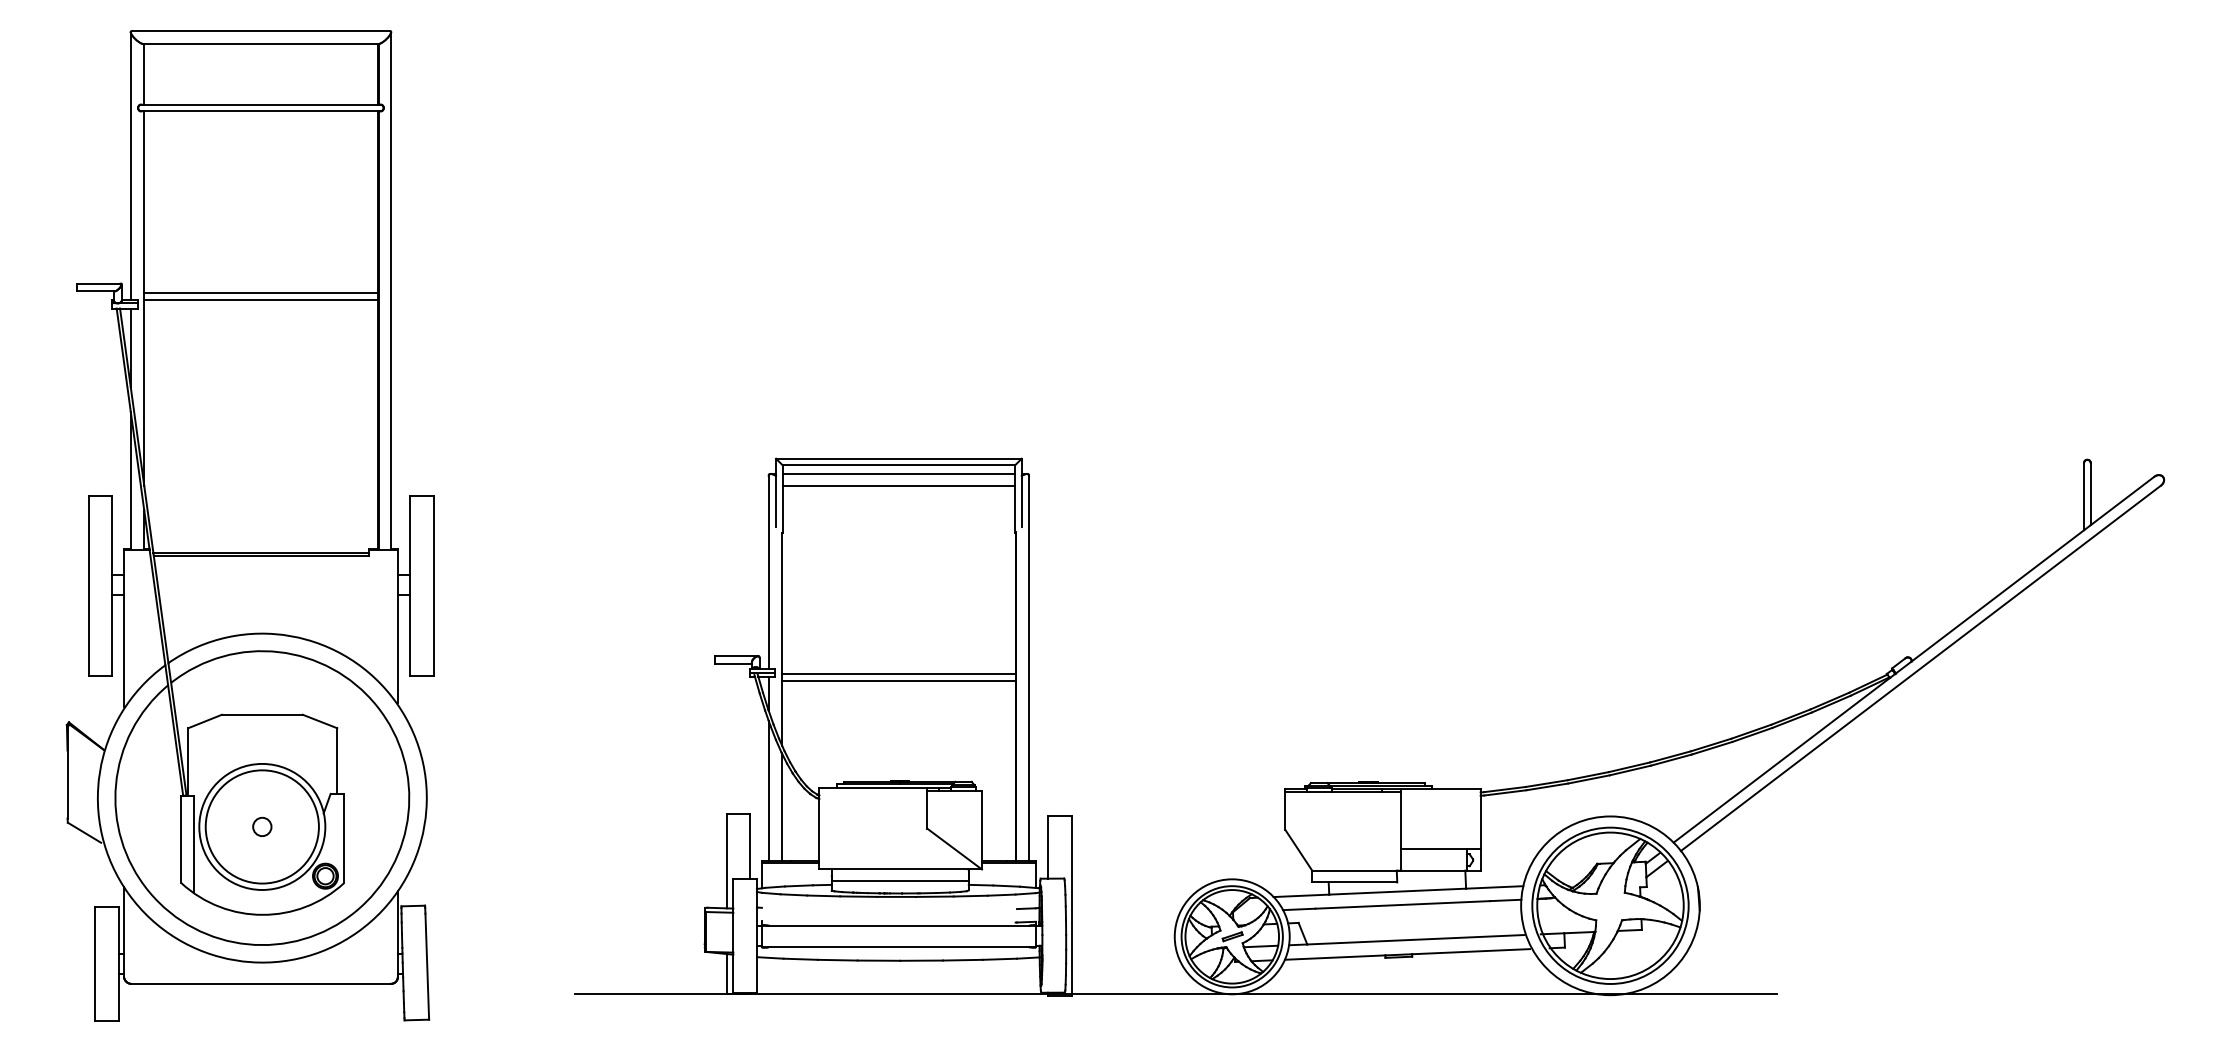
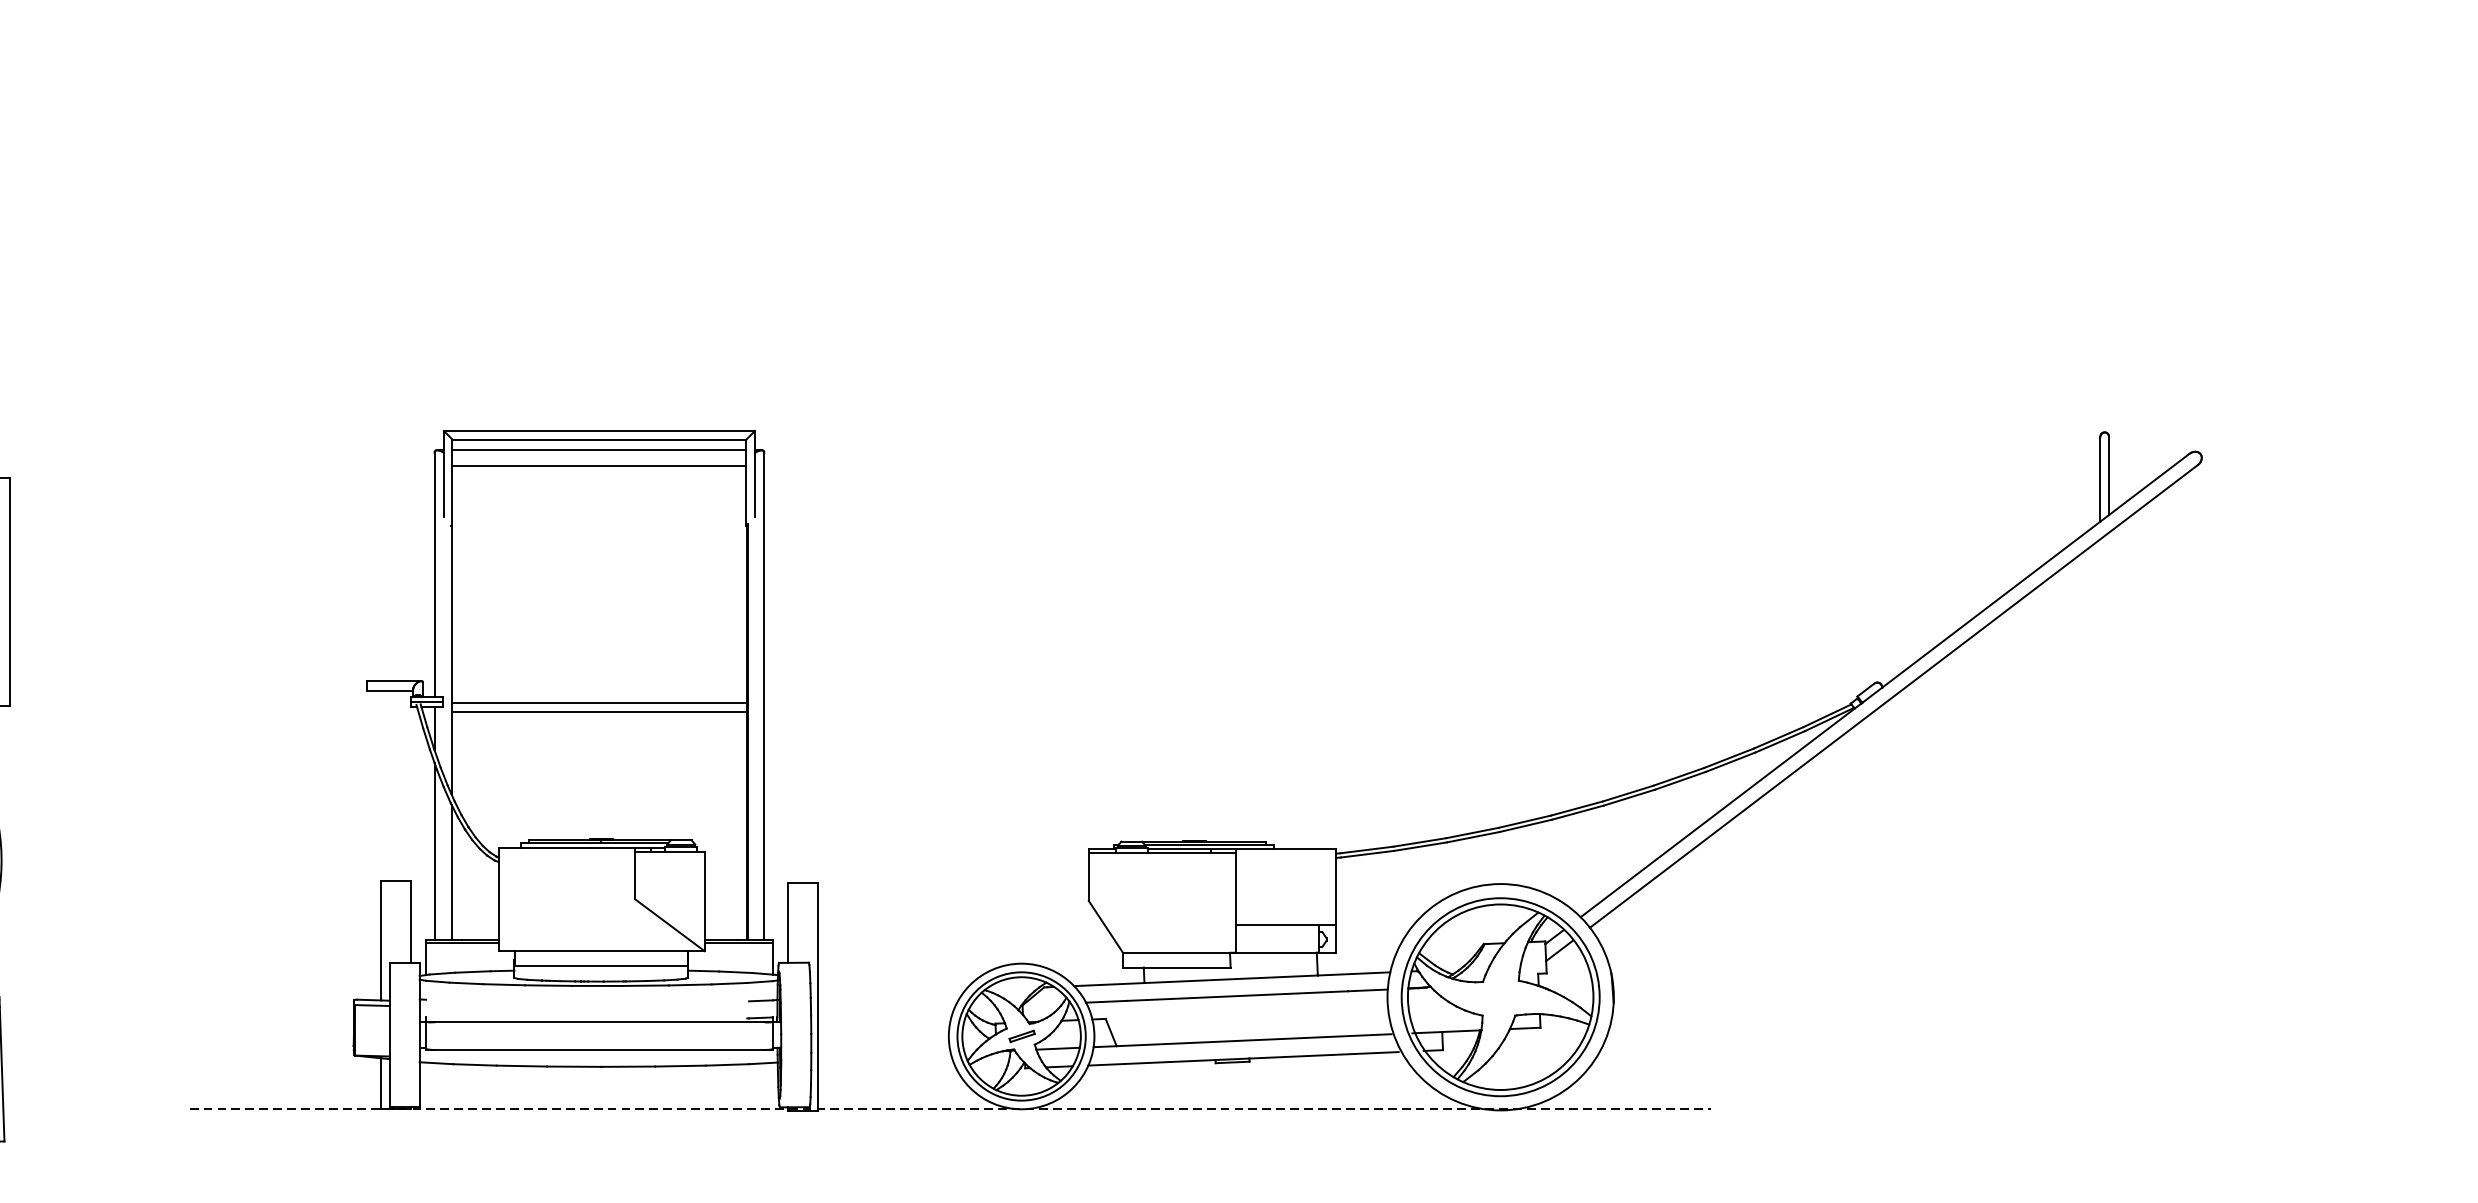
line: (1176, 994) -> (951, 1109), solid -> dashed

